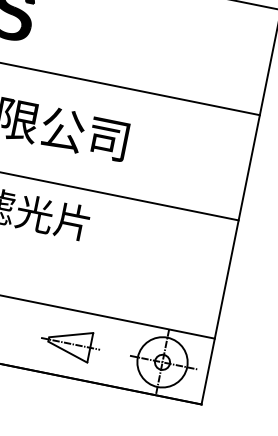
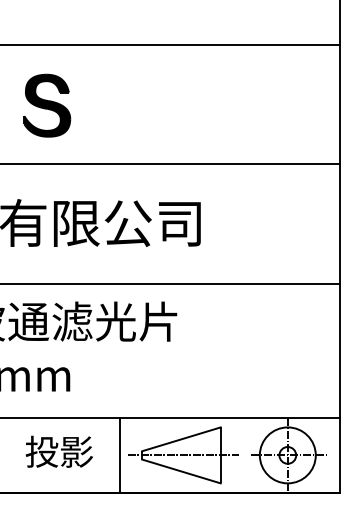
line: (14, 332) -> (119, 455), added
part: (70, 343) -> (183, 455), size x1.67

